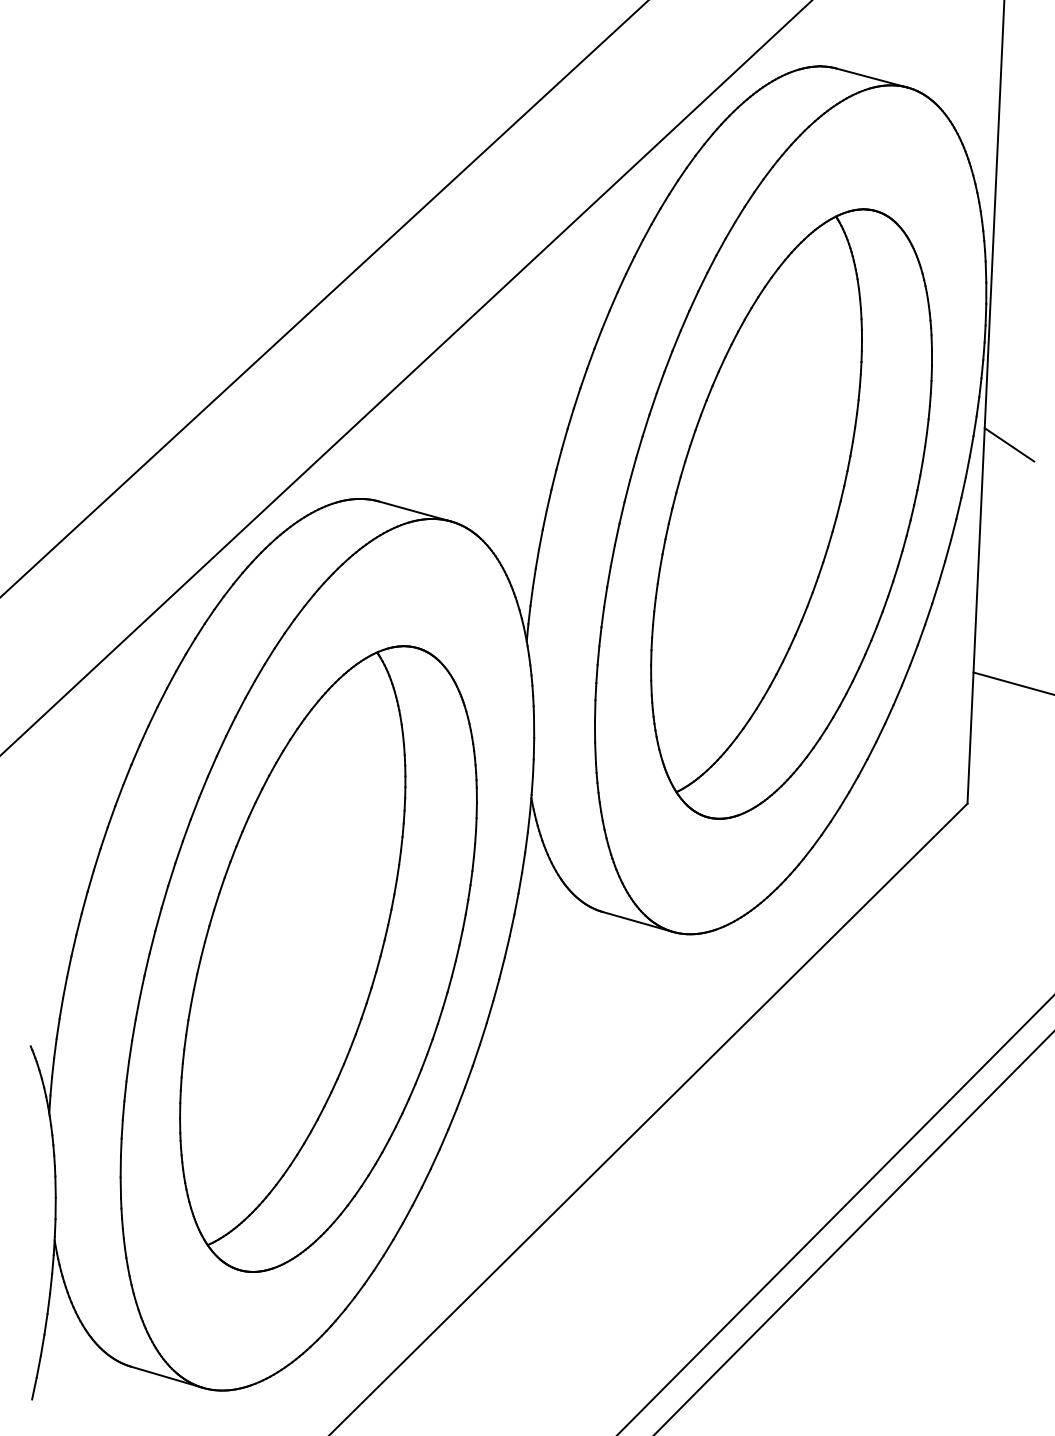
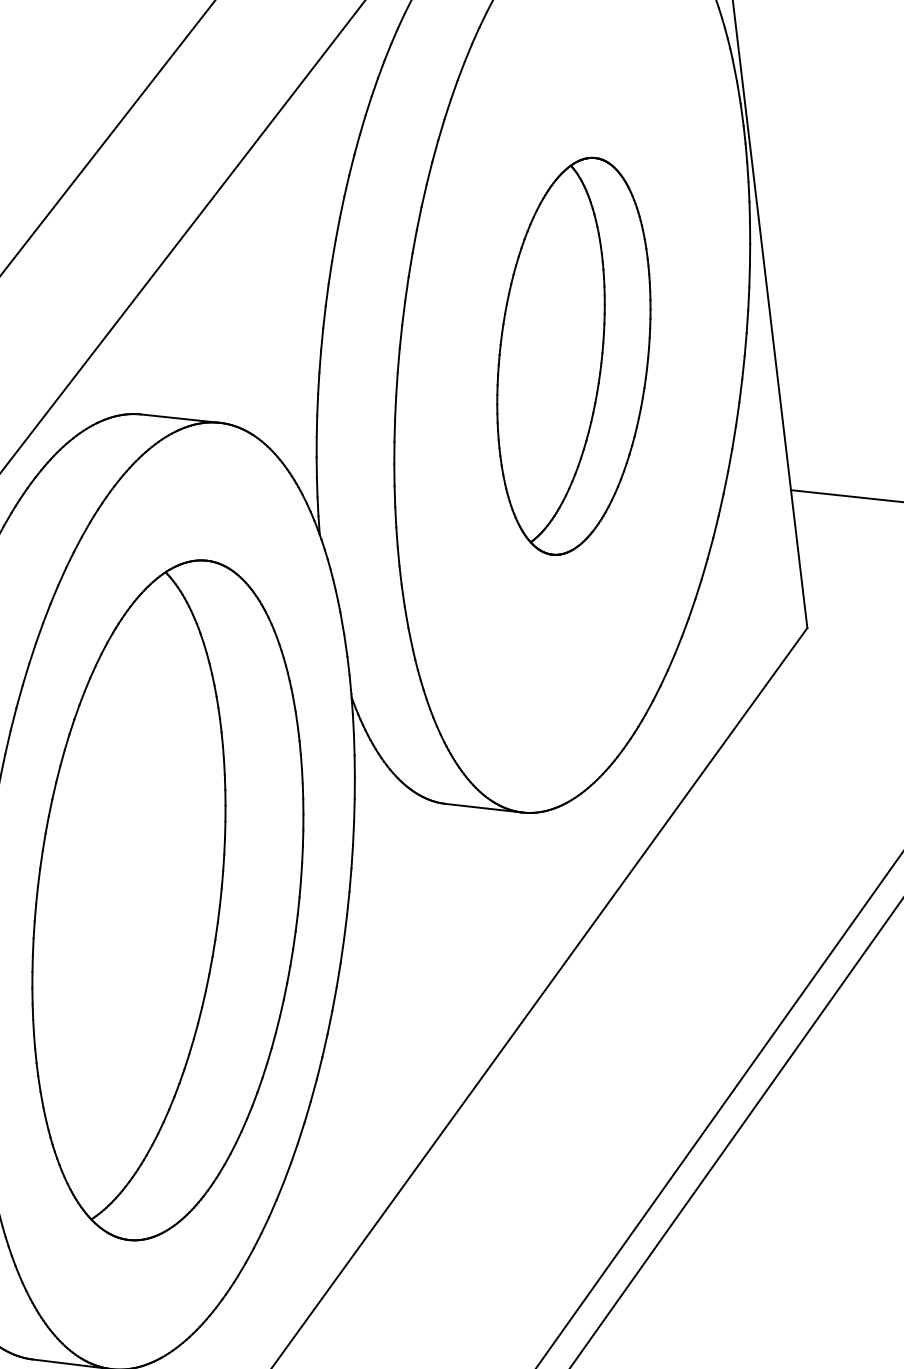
line: (1009, 444) -> (789, 246), removed
part: (791, 513) -> (573, 355), size x0.6

